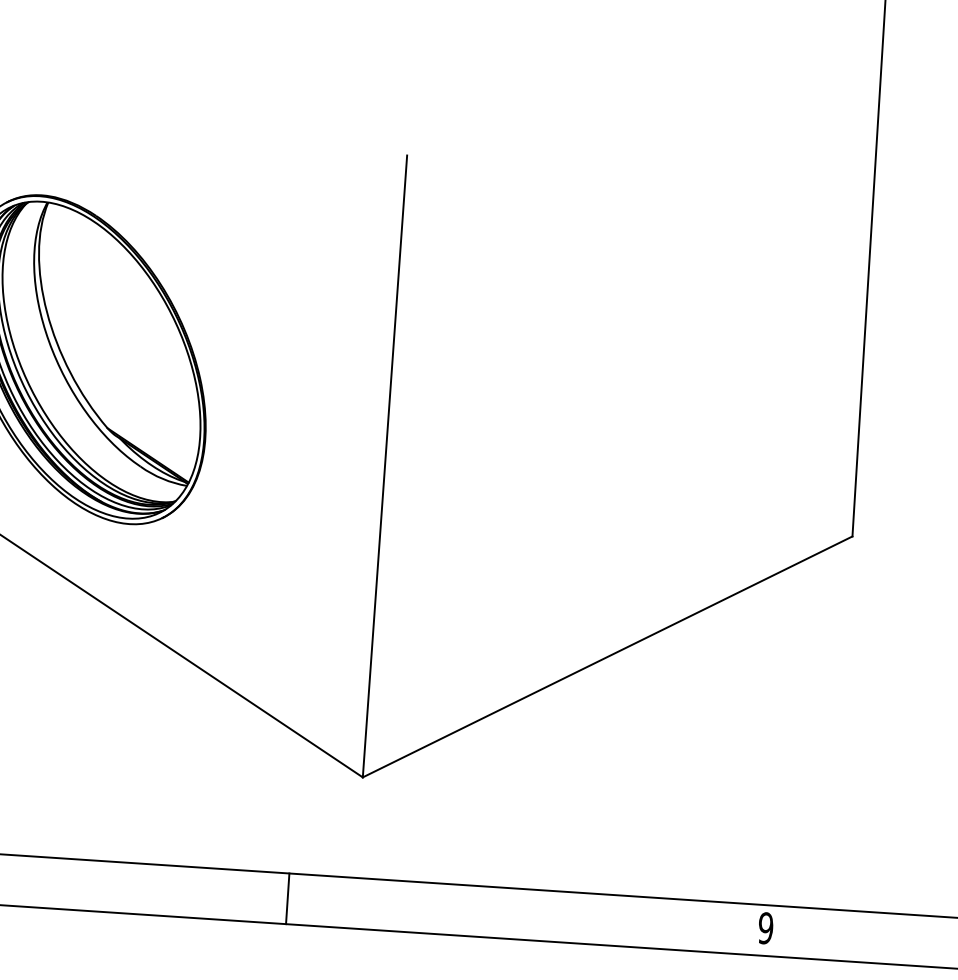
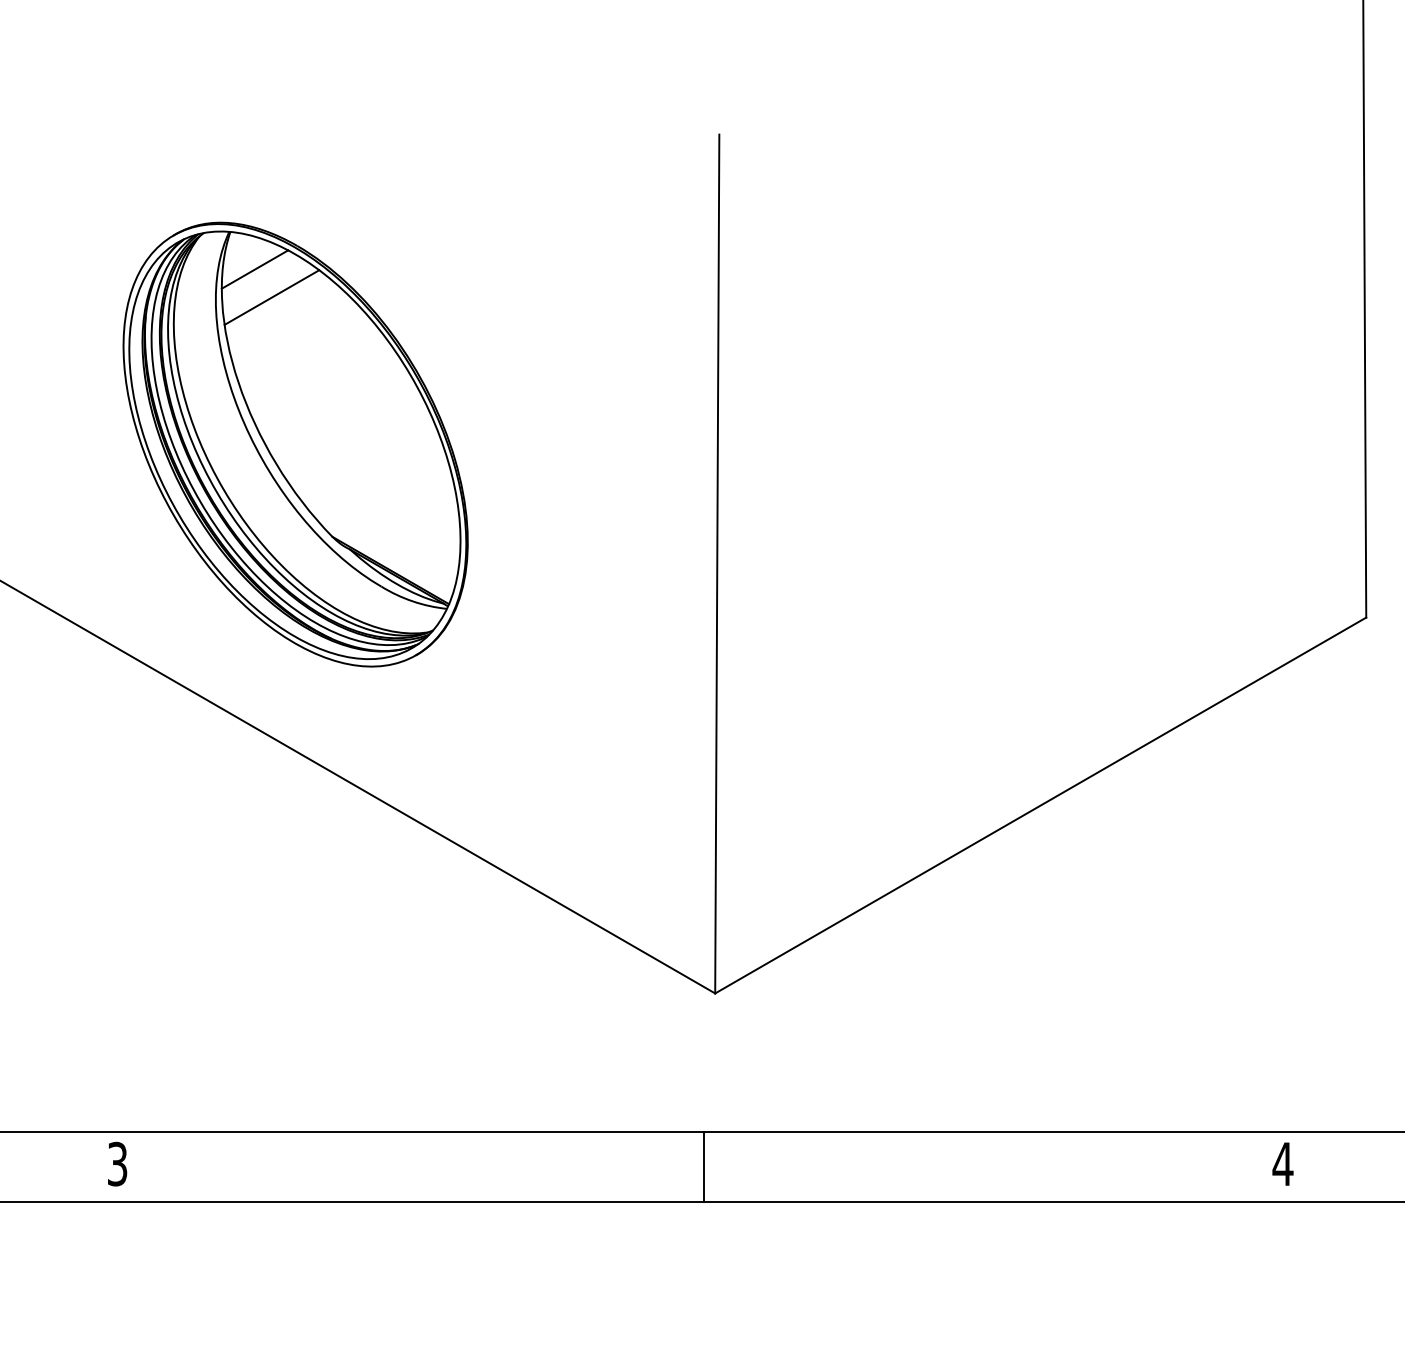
line: (63, 230) -> (254, 269), added
line: (74, 251) -> (271, 297), added
line: (288, 899) -> (704, 1167), moved
text: (765, 927) -> (1282, 1163), 9 -> 4

